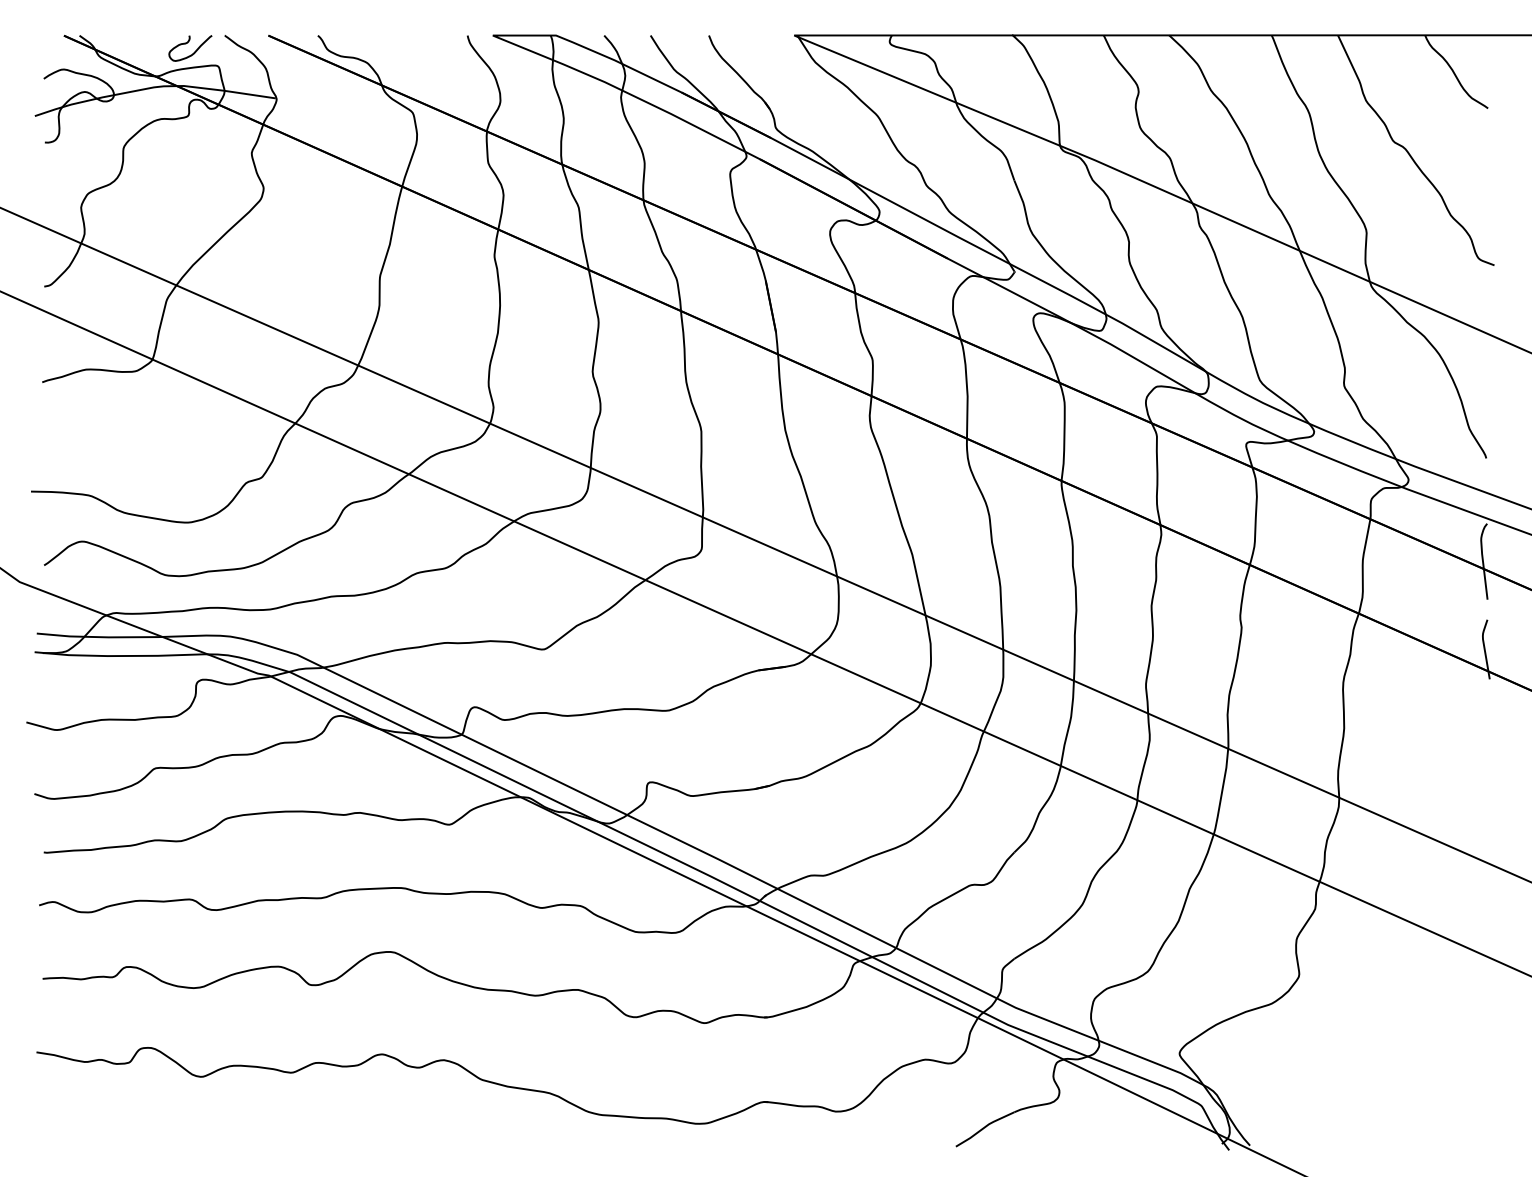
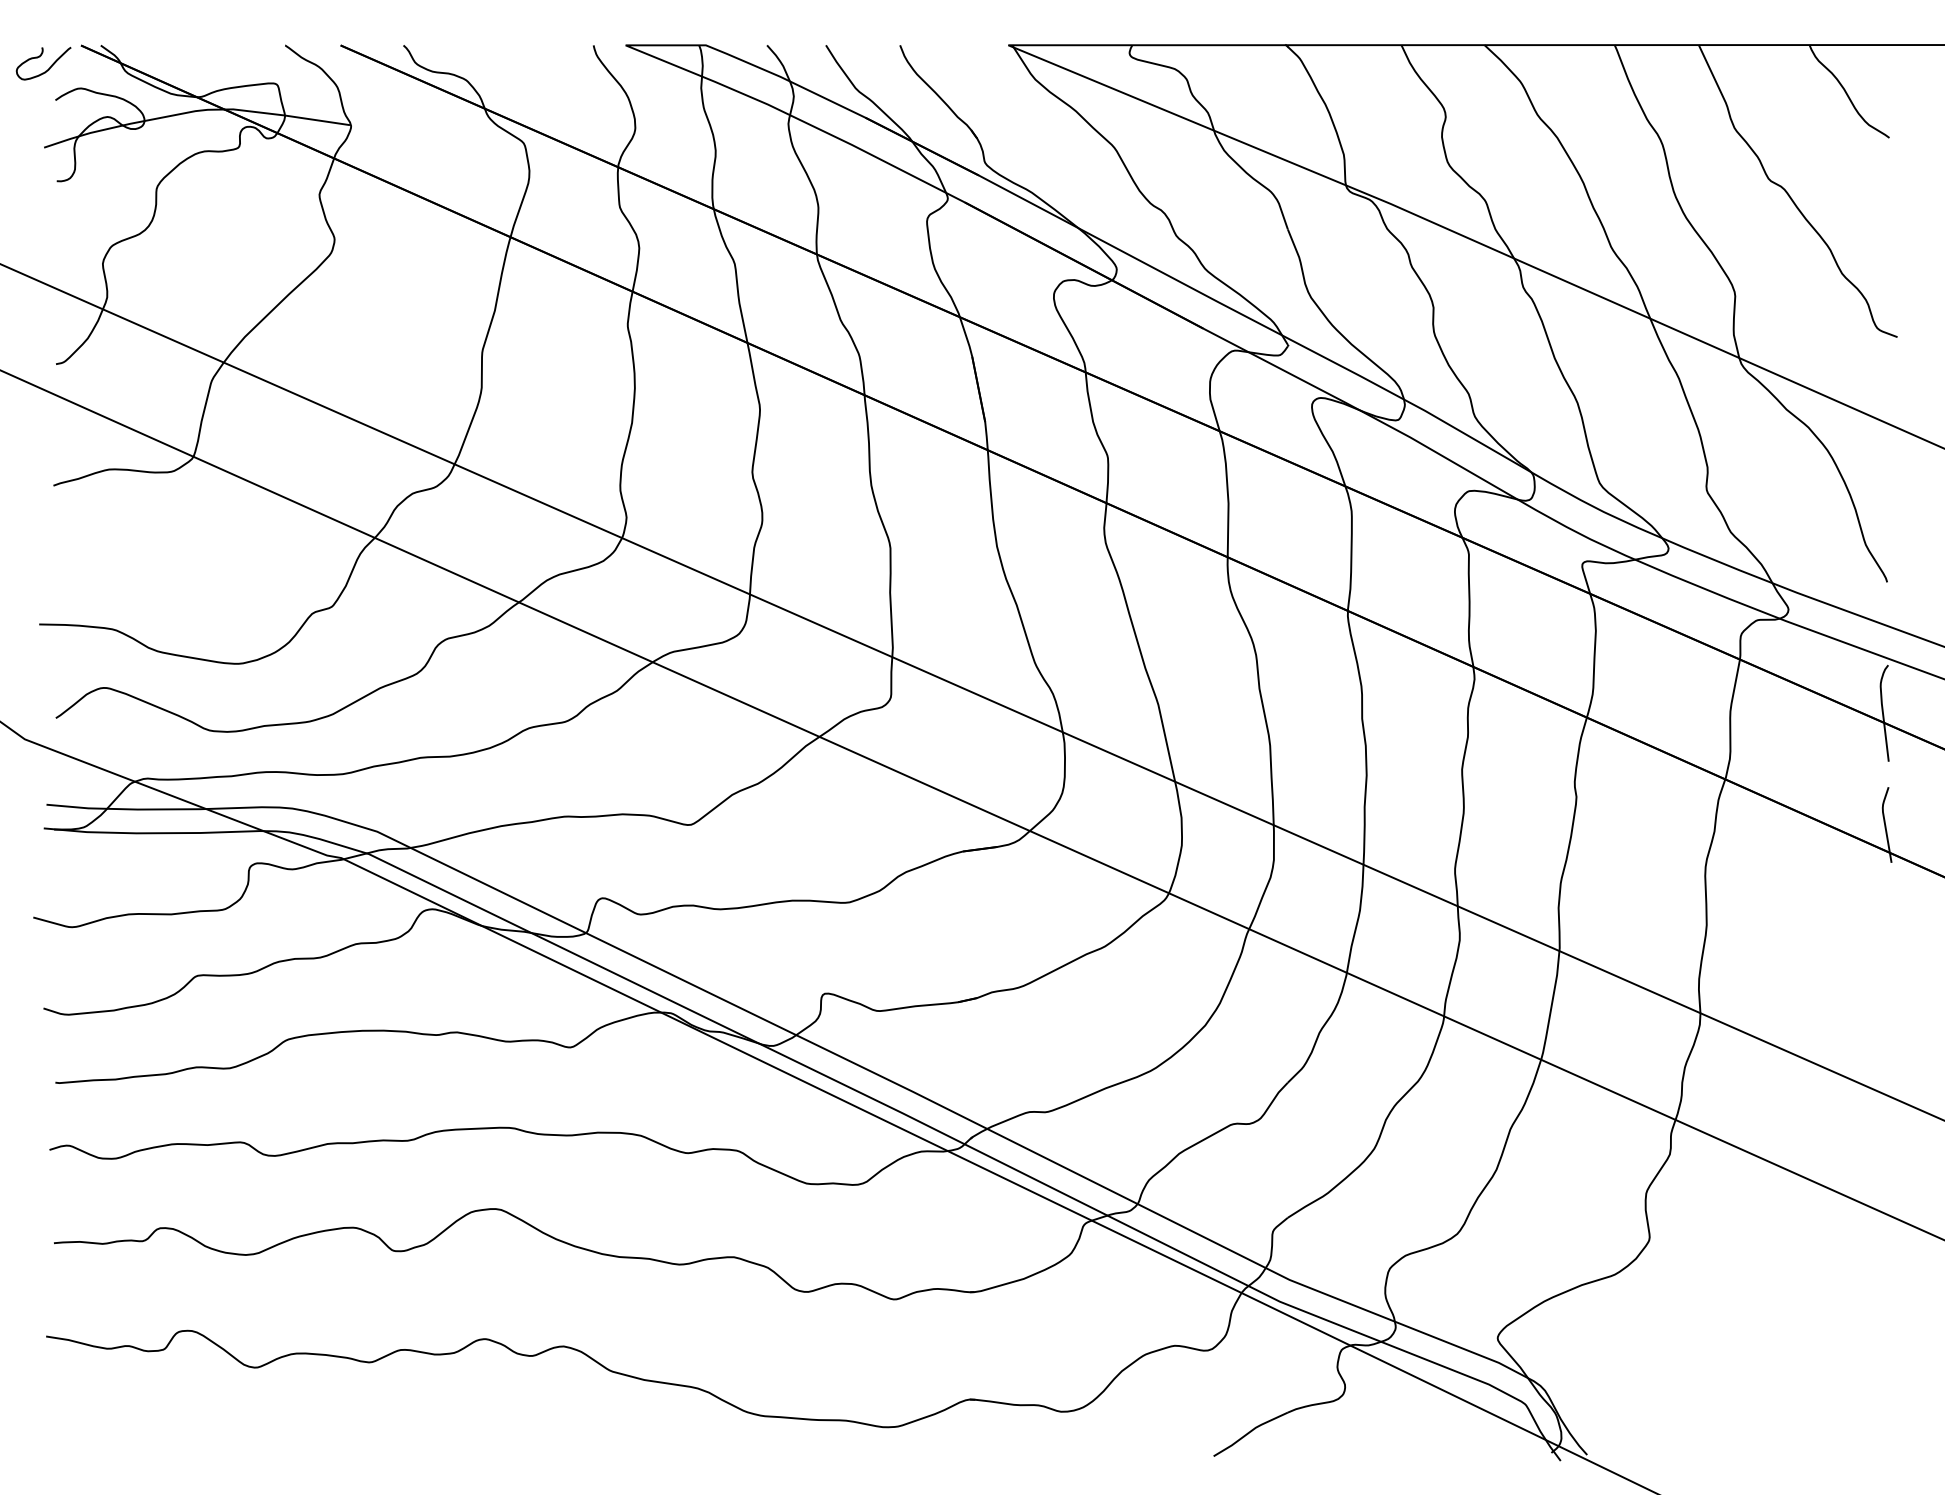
curve: (194, 52) -> (48, 68), moved

